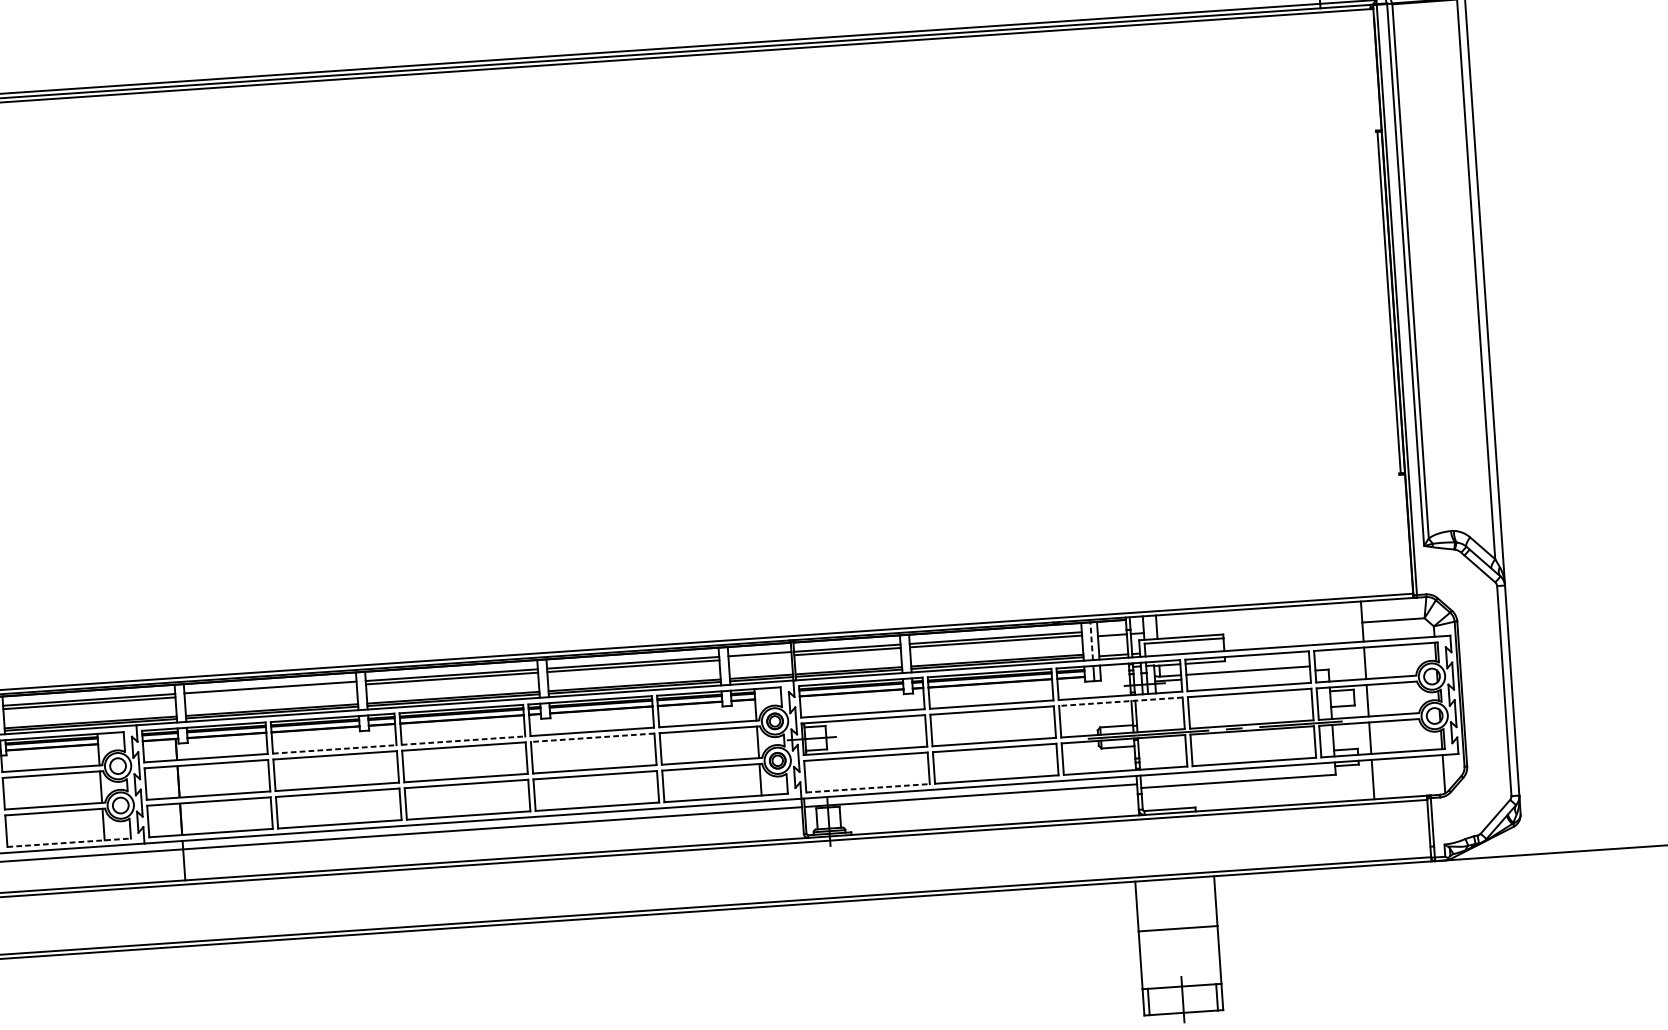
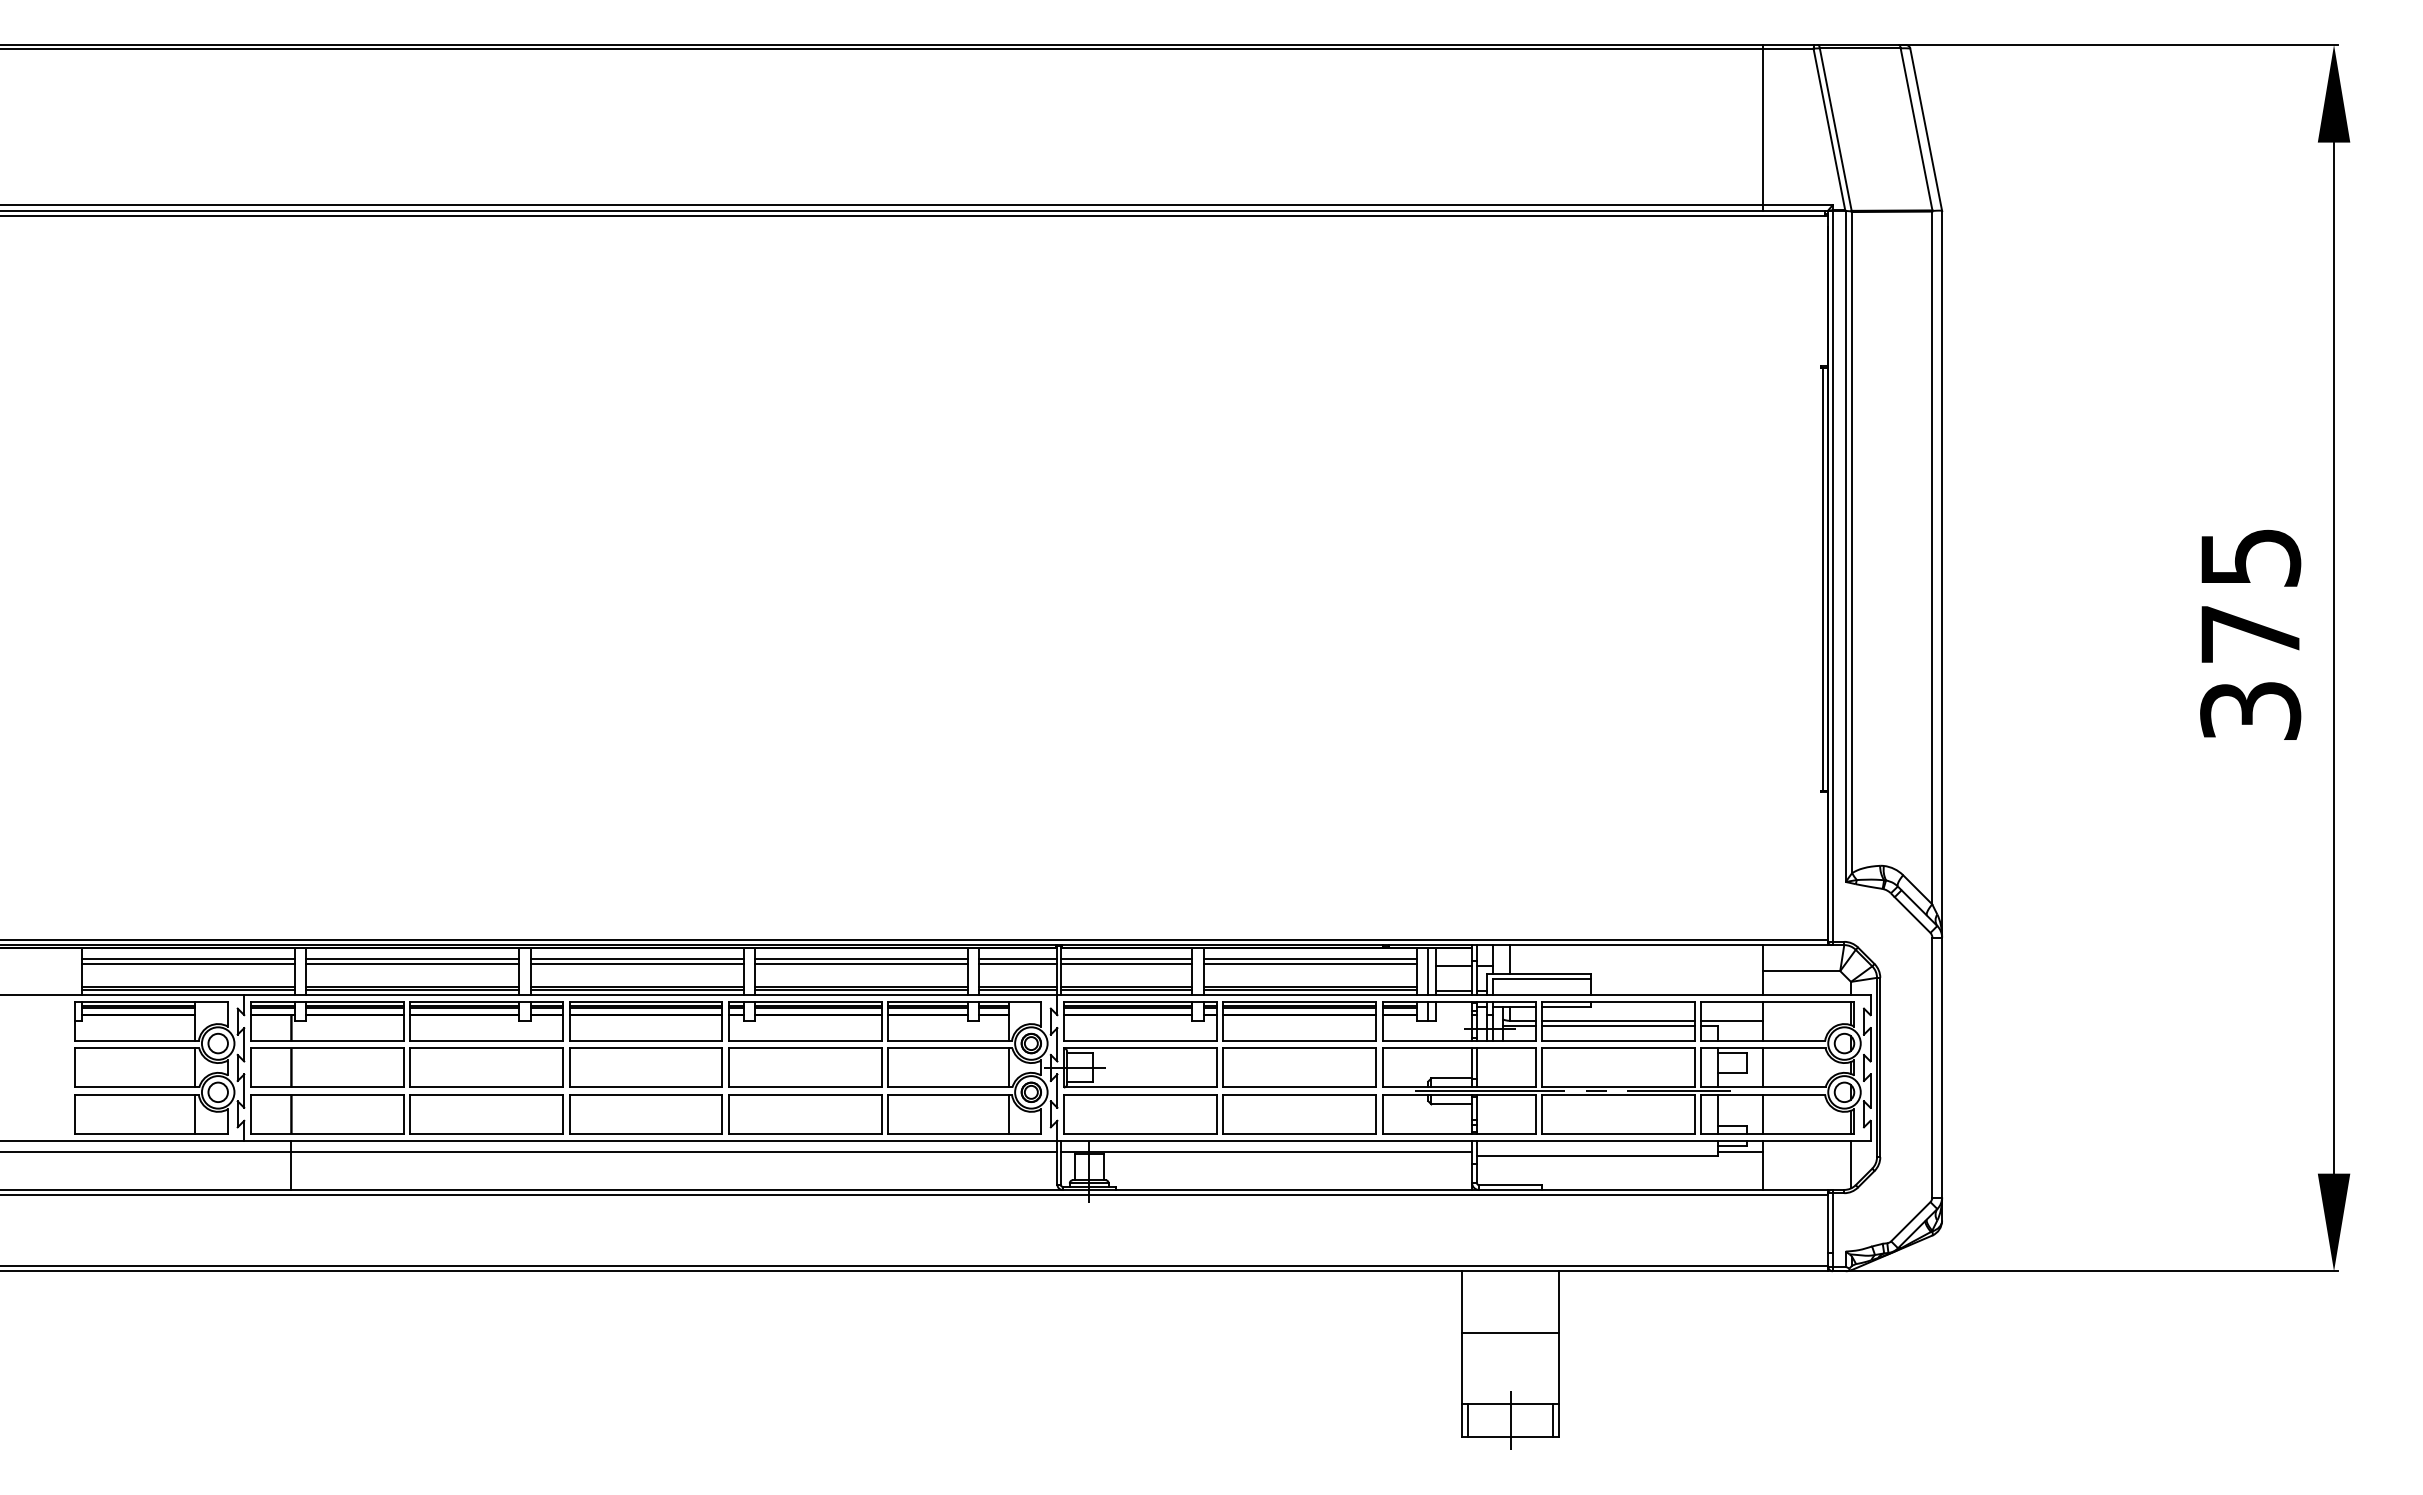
line: (1091, 640) -> (1428, 970), dashed -> solid
line: (760, 657) -> (1018, 963), added
line: (1340, 664) -> (1732, 1020), added
line: (1248, 675) -> (1618, 1026), added
line: (270, 690) -> (412, 963), added
line: (1120, 701) -> (1458, 1048), dashed -> solid
line: (592, 737) -> (804, 1048), dashed -> solid
line: (464, 740) -> (646, 1041), dashed -> solid
line: (335, 749) -> (487, 1041), dashed -> solid
line: (1353, 769) -> (1740, 1151), added
line: (868, 788) -> (1140, 1133), dashed -> solid
line: (69, 842) -> (152, 1133), dashed -> solid

